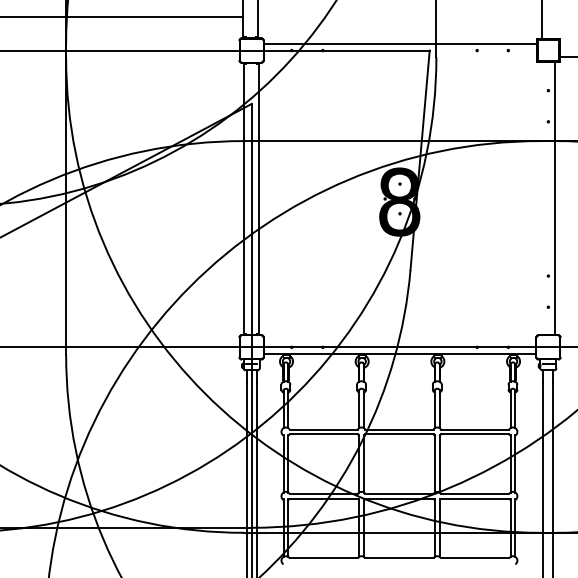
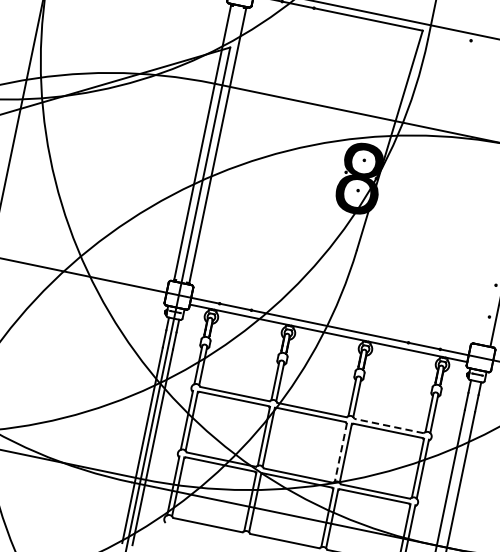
line: (474, 429) -> (388, 425), solid -> dashed
line: (434, 463) -> (340, 452), solid -> dashed

